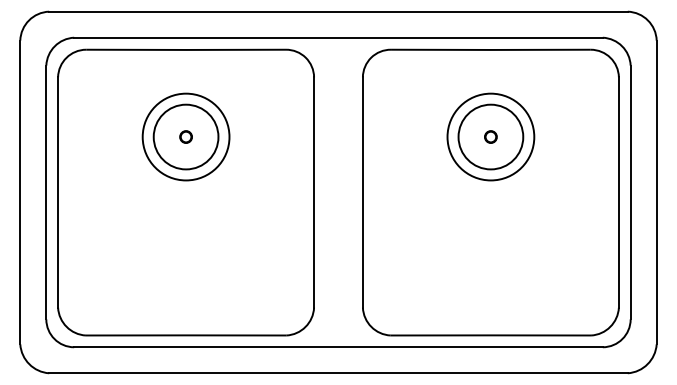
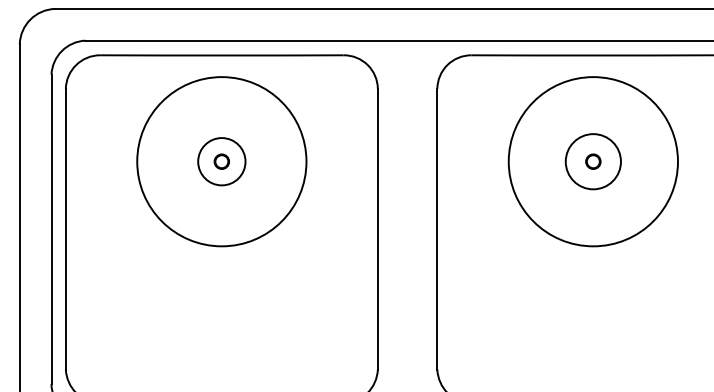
circle: (185, 136) -> (221, 161), size x0.6
circle: (185, 136) -> (221, 161), size x1.6
circle: (490, 136) -> (592, 161), size x0.7
circle: (490, 136) -> (592, 161), size x1.6

